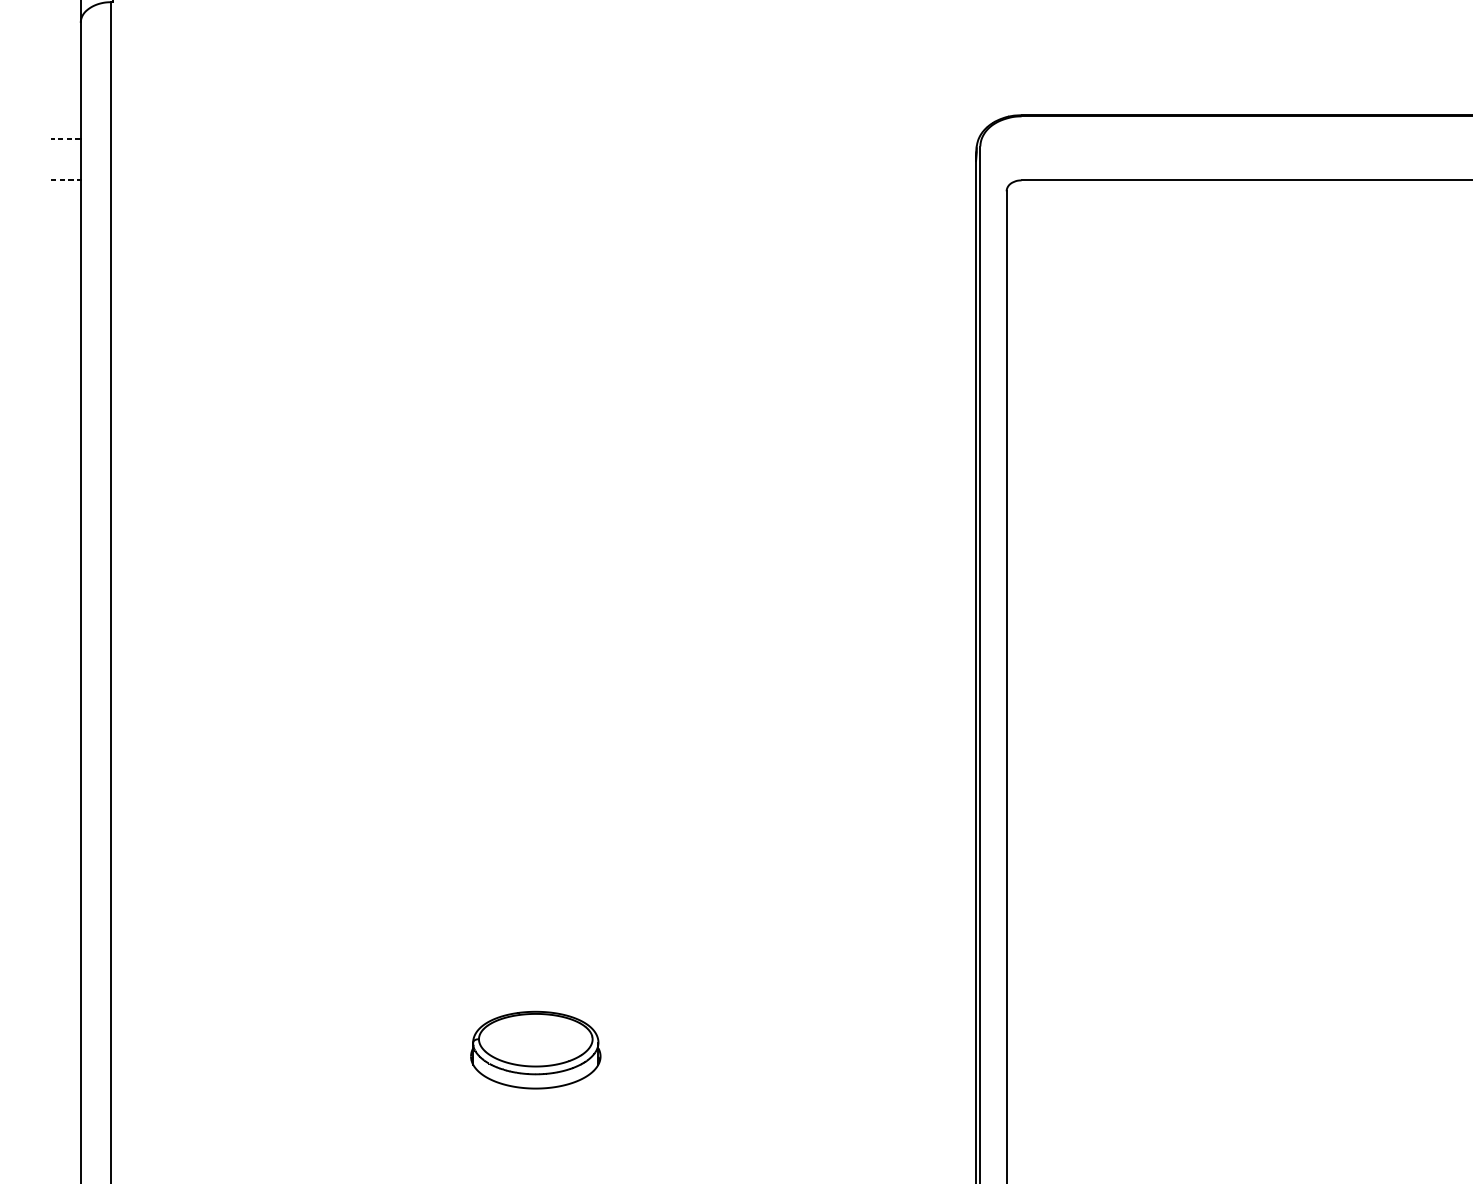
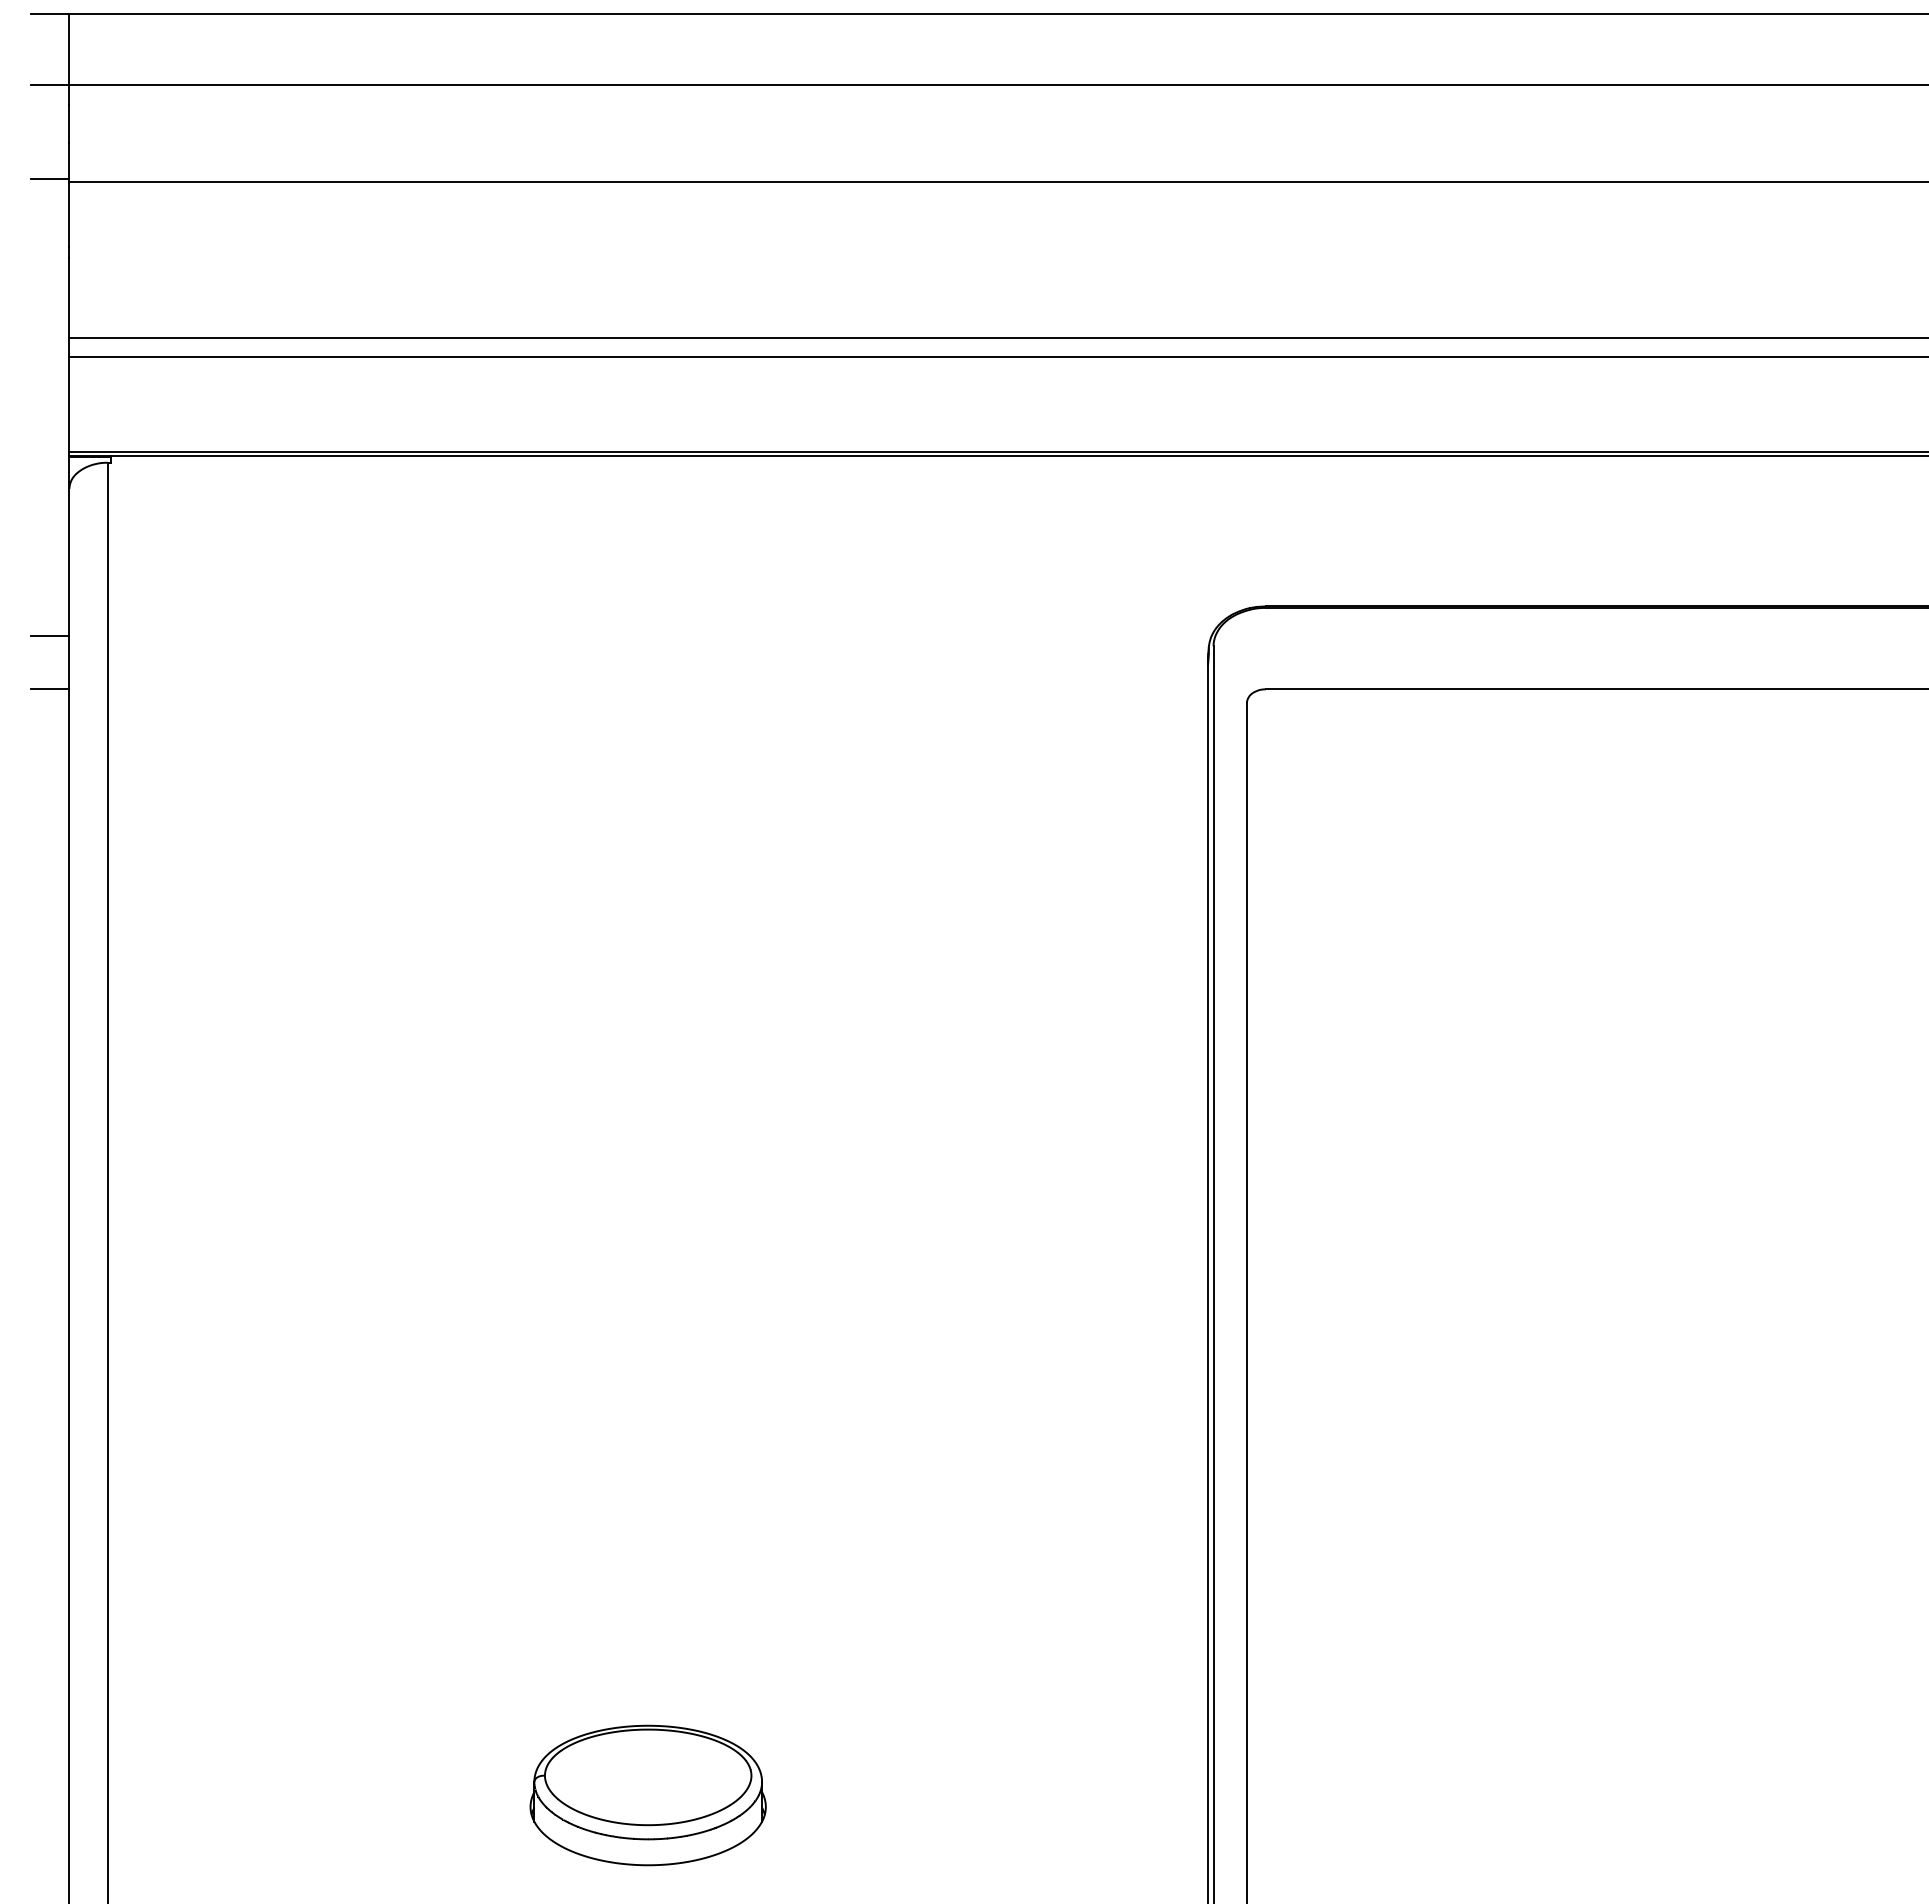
line: (65, 138) -> (50, 636), dashed -> solid
line: (65, 180) -> (50, 689), dashed -> solid
part: (535, 1050) -> (647, 1795), size x1.43

